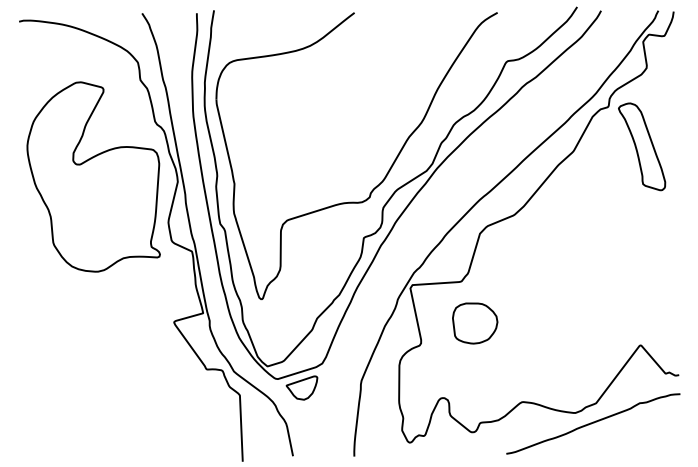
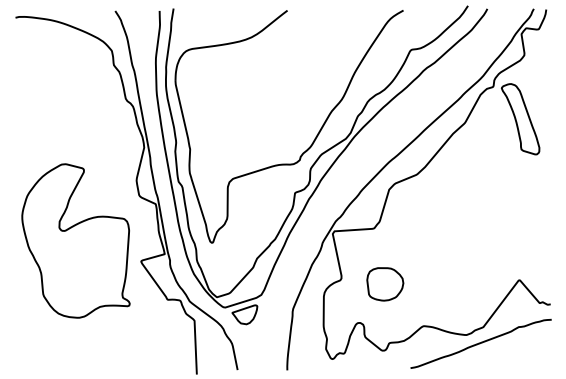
part: (93, 176) -> (75, 240), moved
part: (475, 323) -> (385, 284), moved

